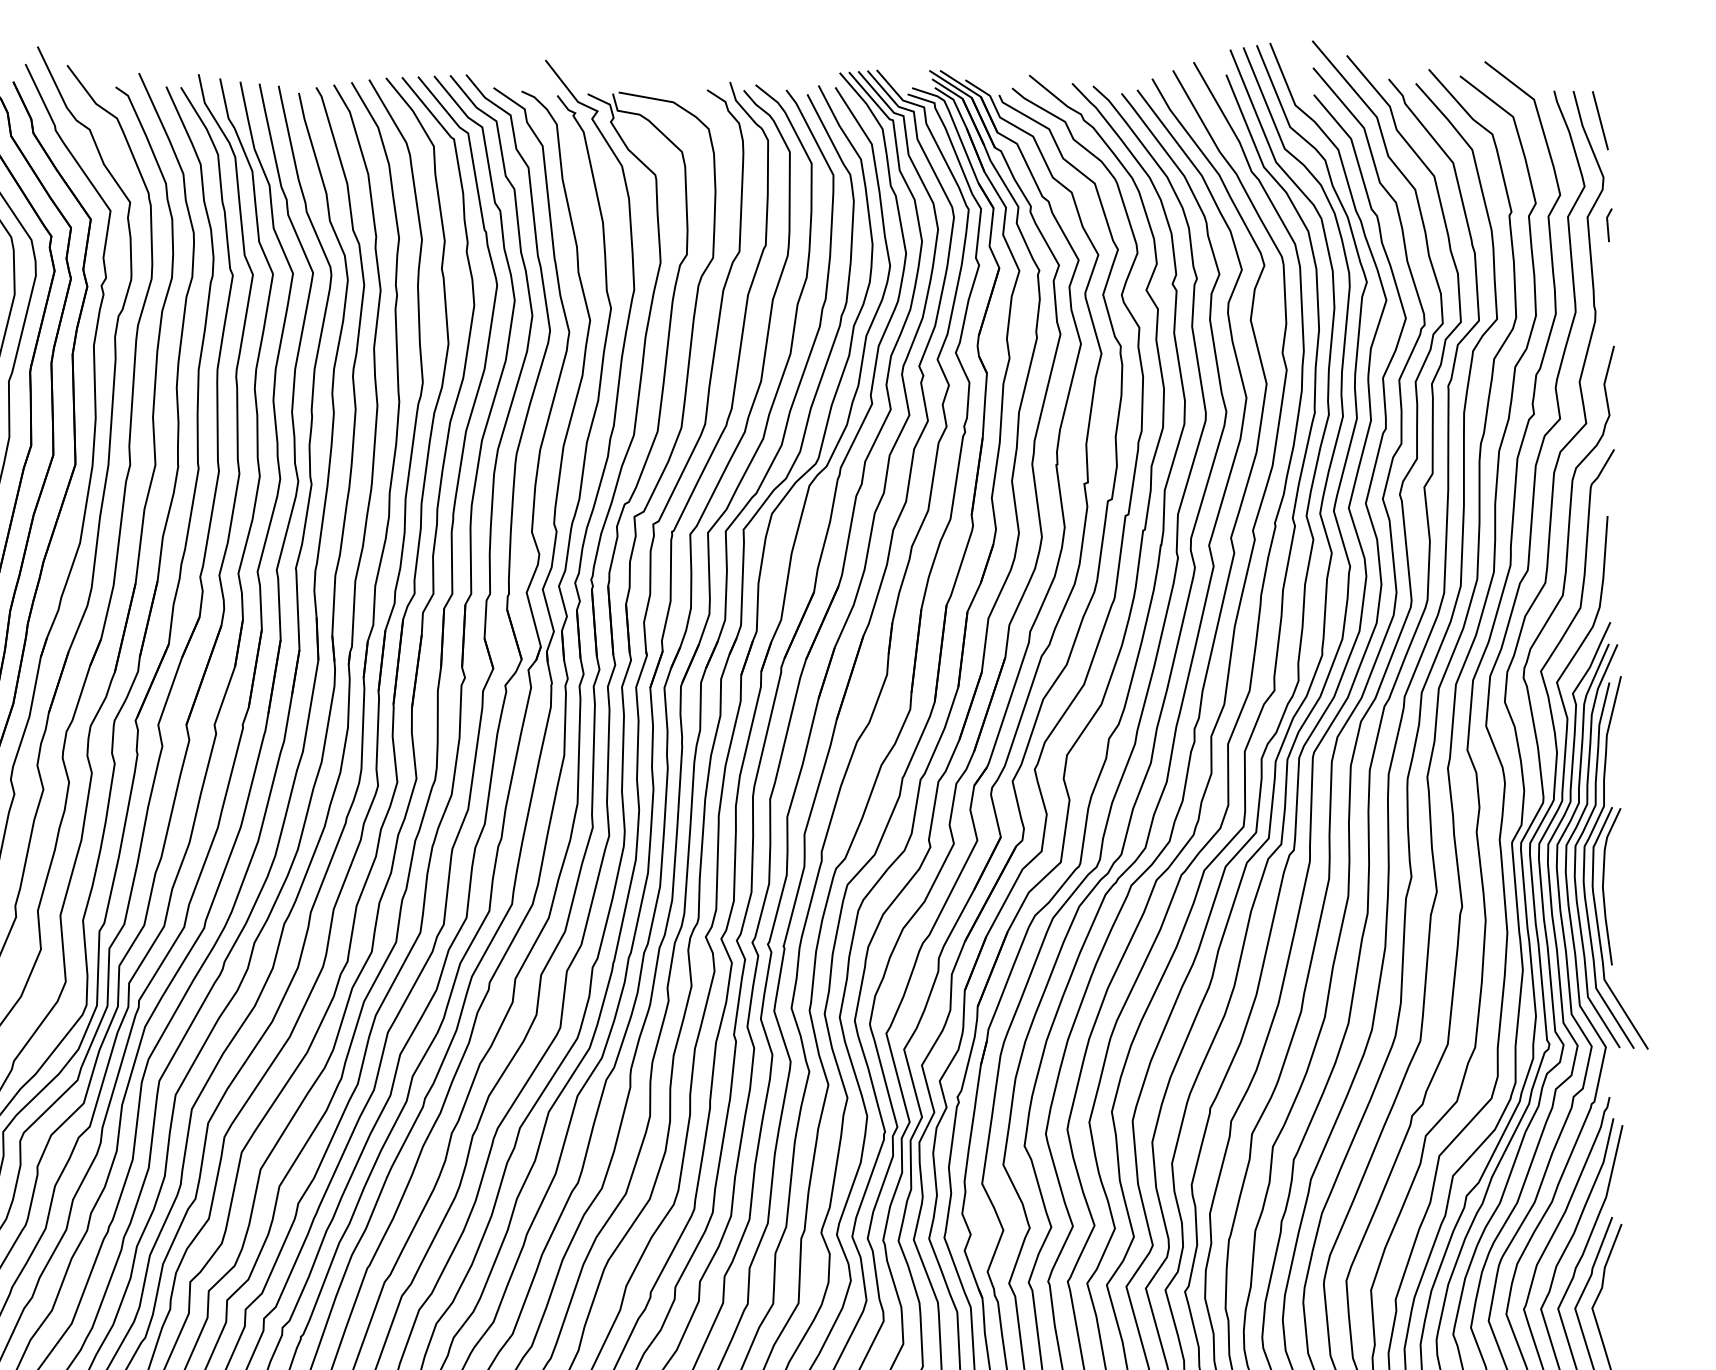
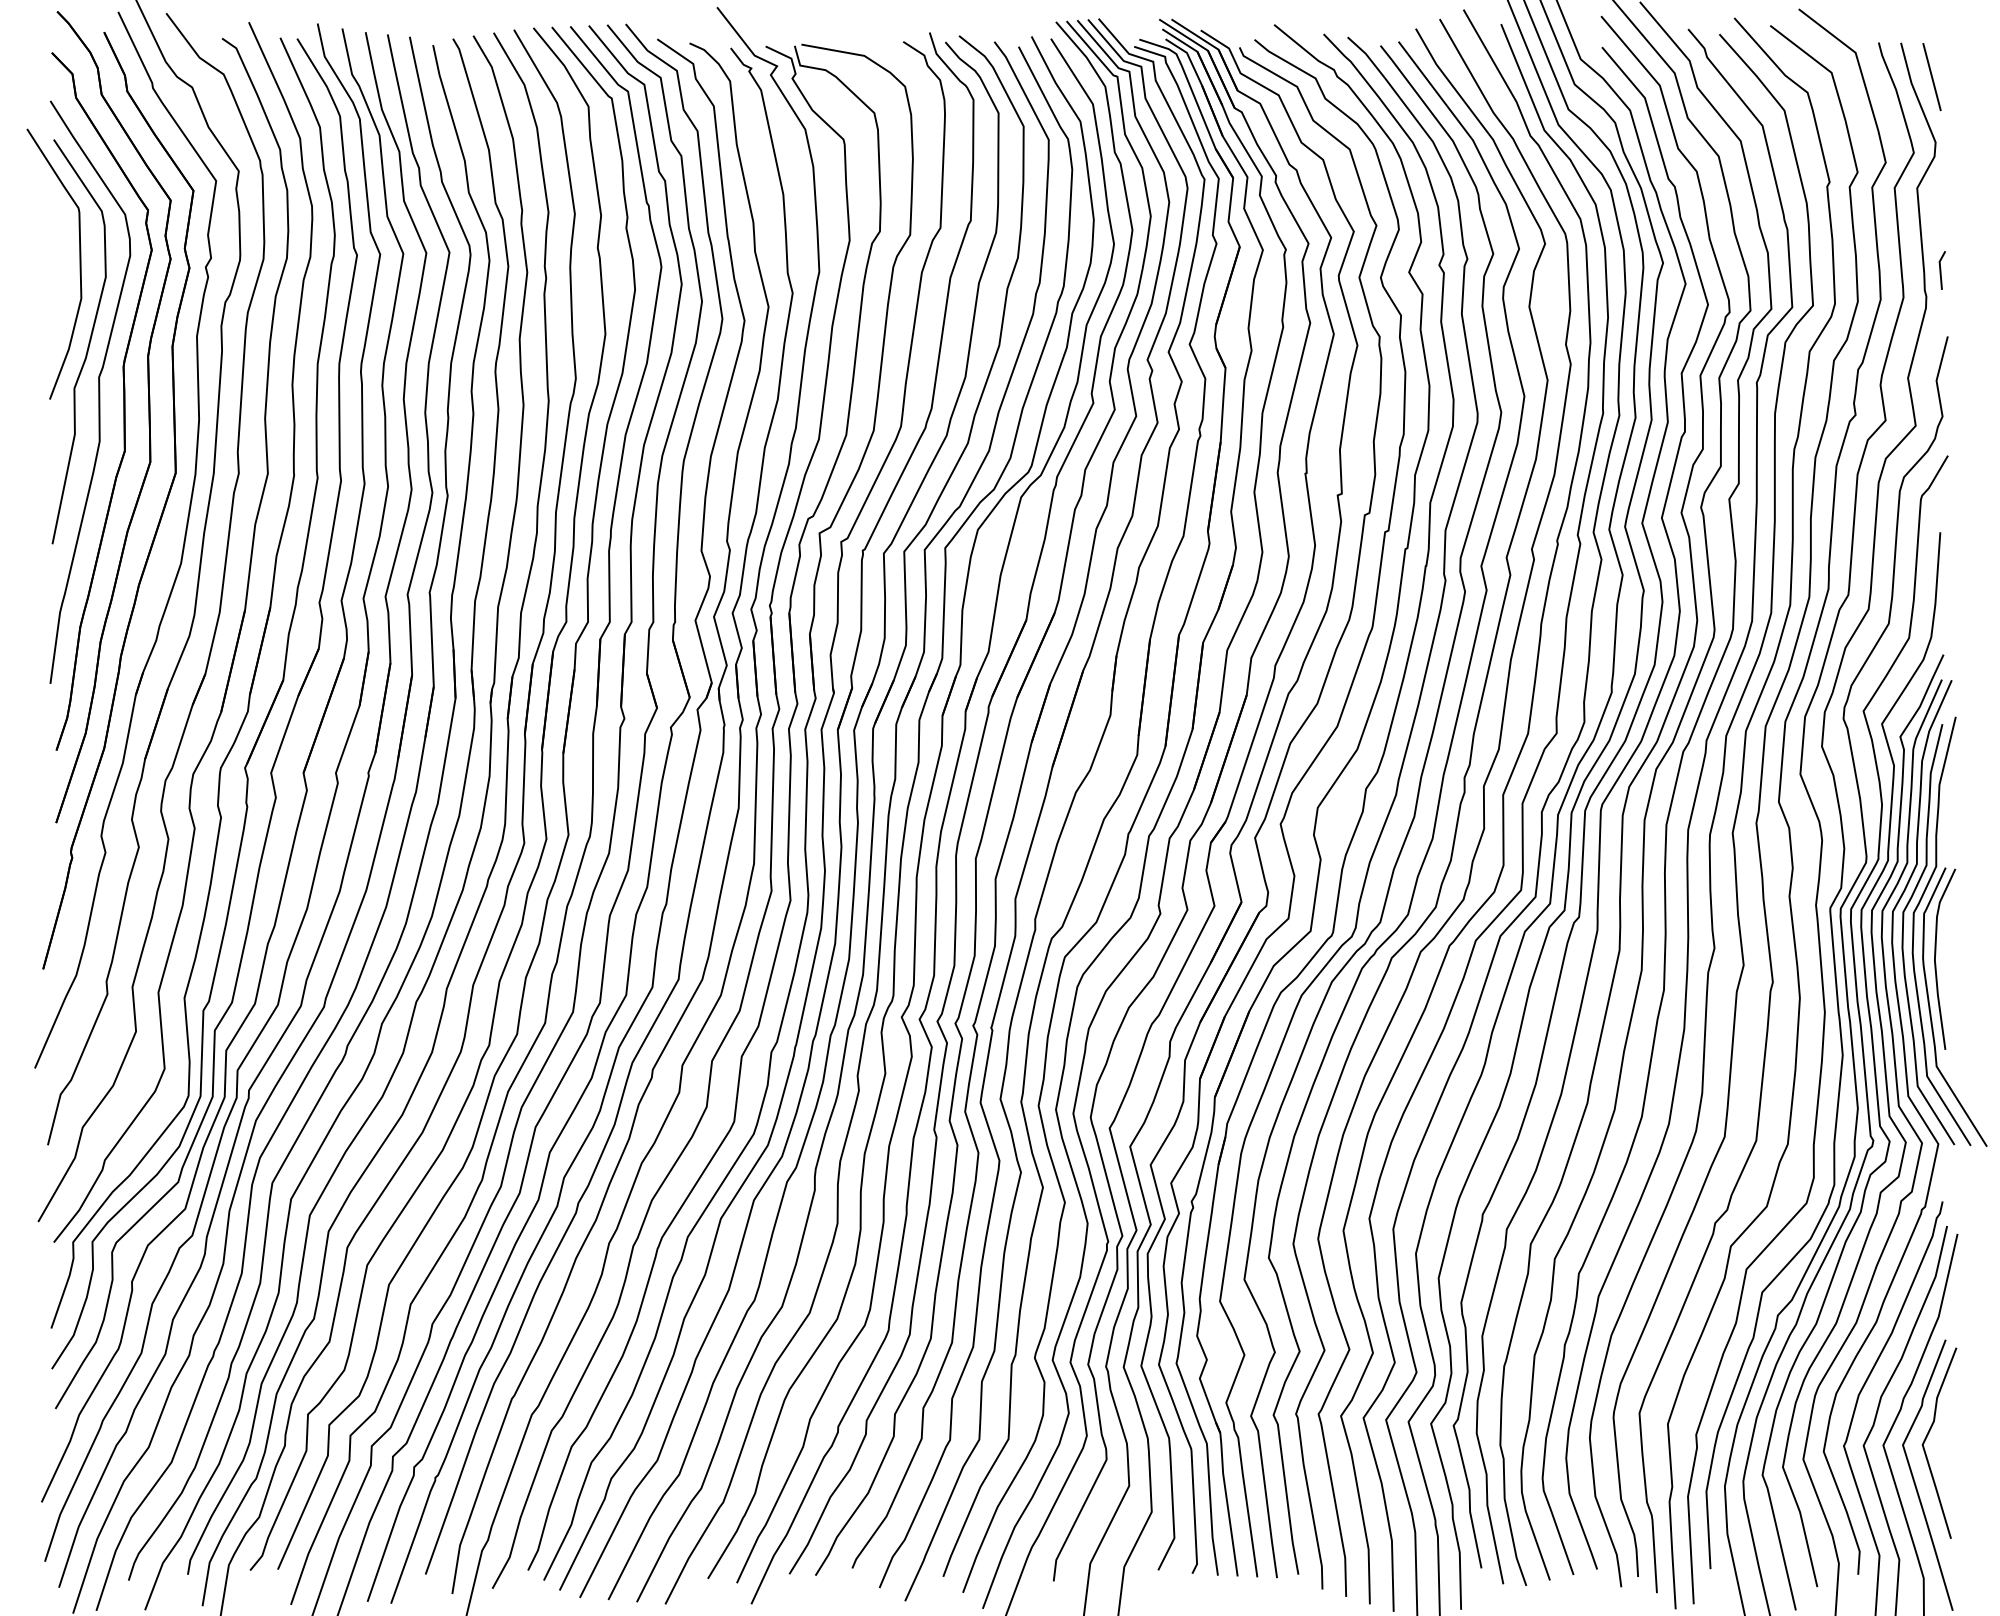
line: (1608, 225) -> (1941, 270), moved

